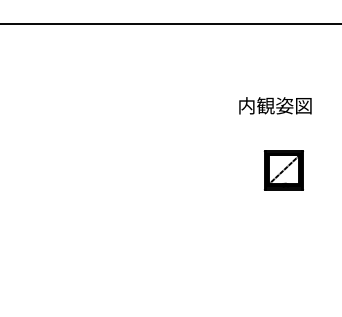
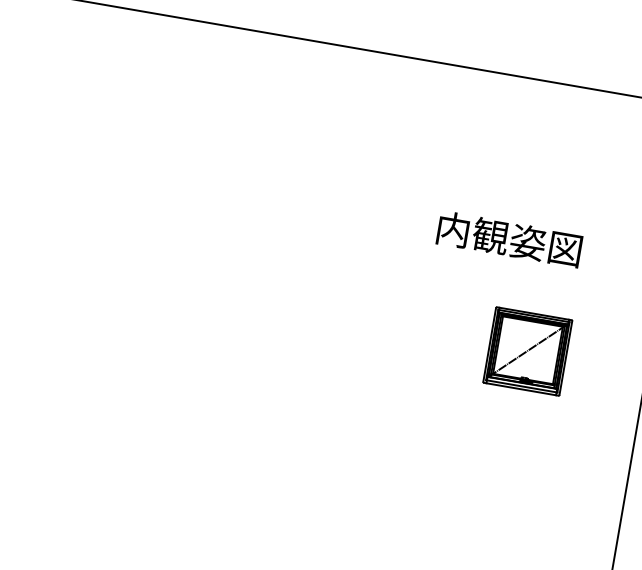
text: (275, 105) -> (509, 238), moved
part: (283, 170) -> (526, 351), moved

